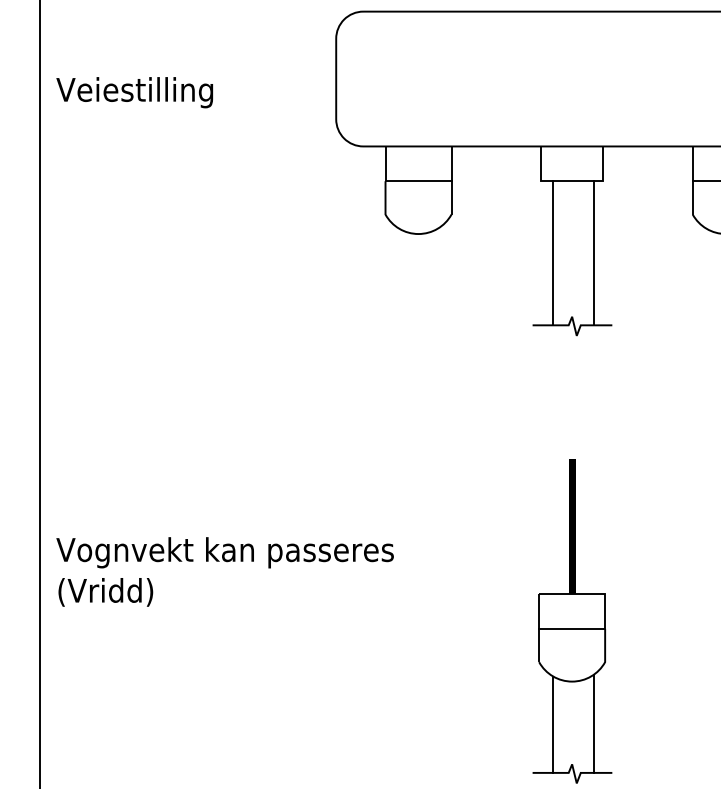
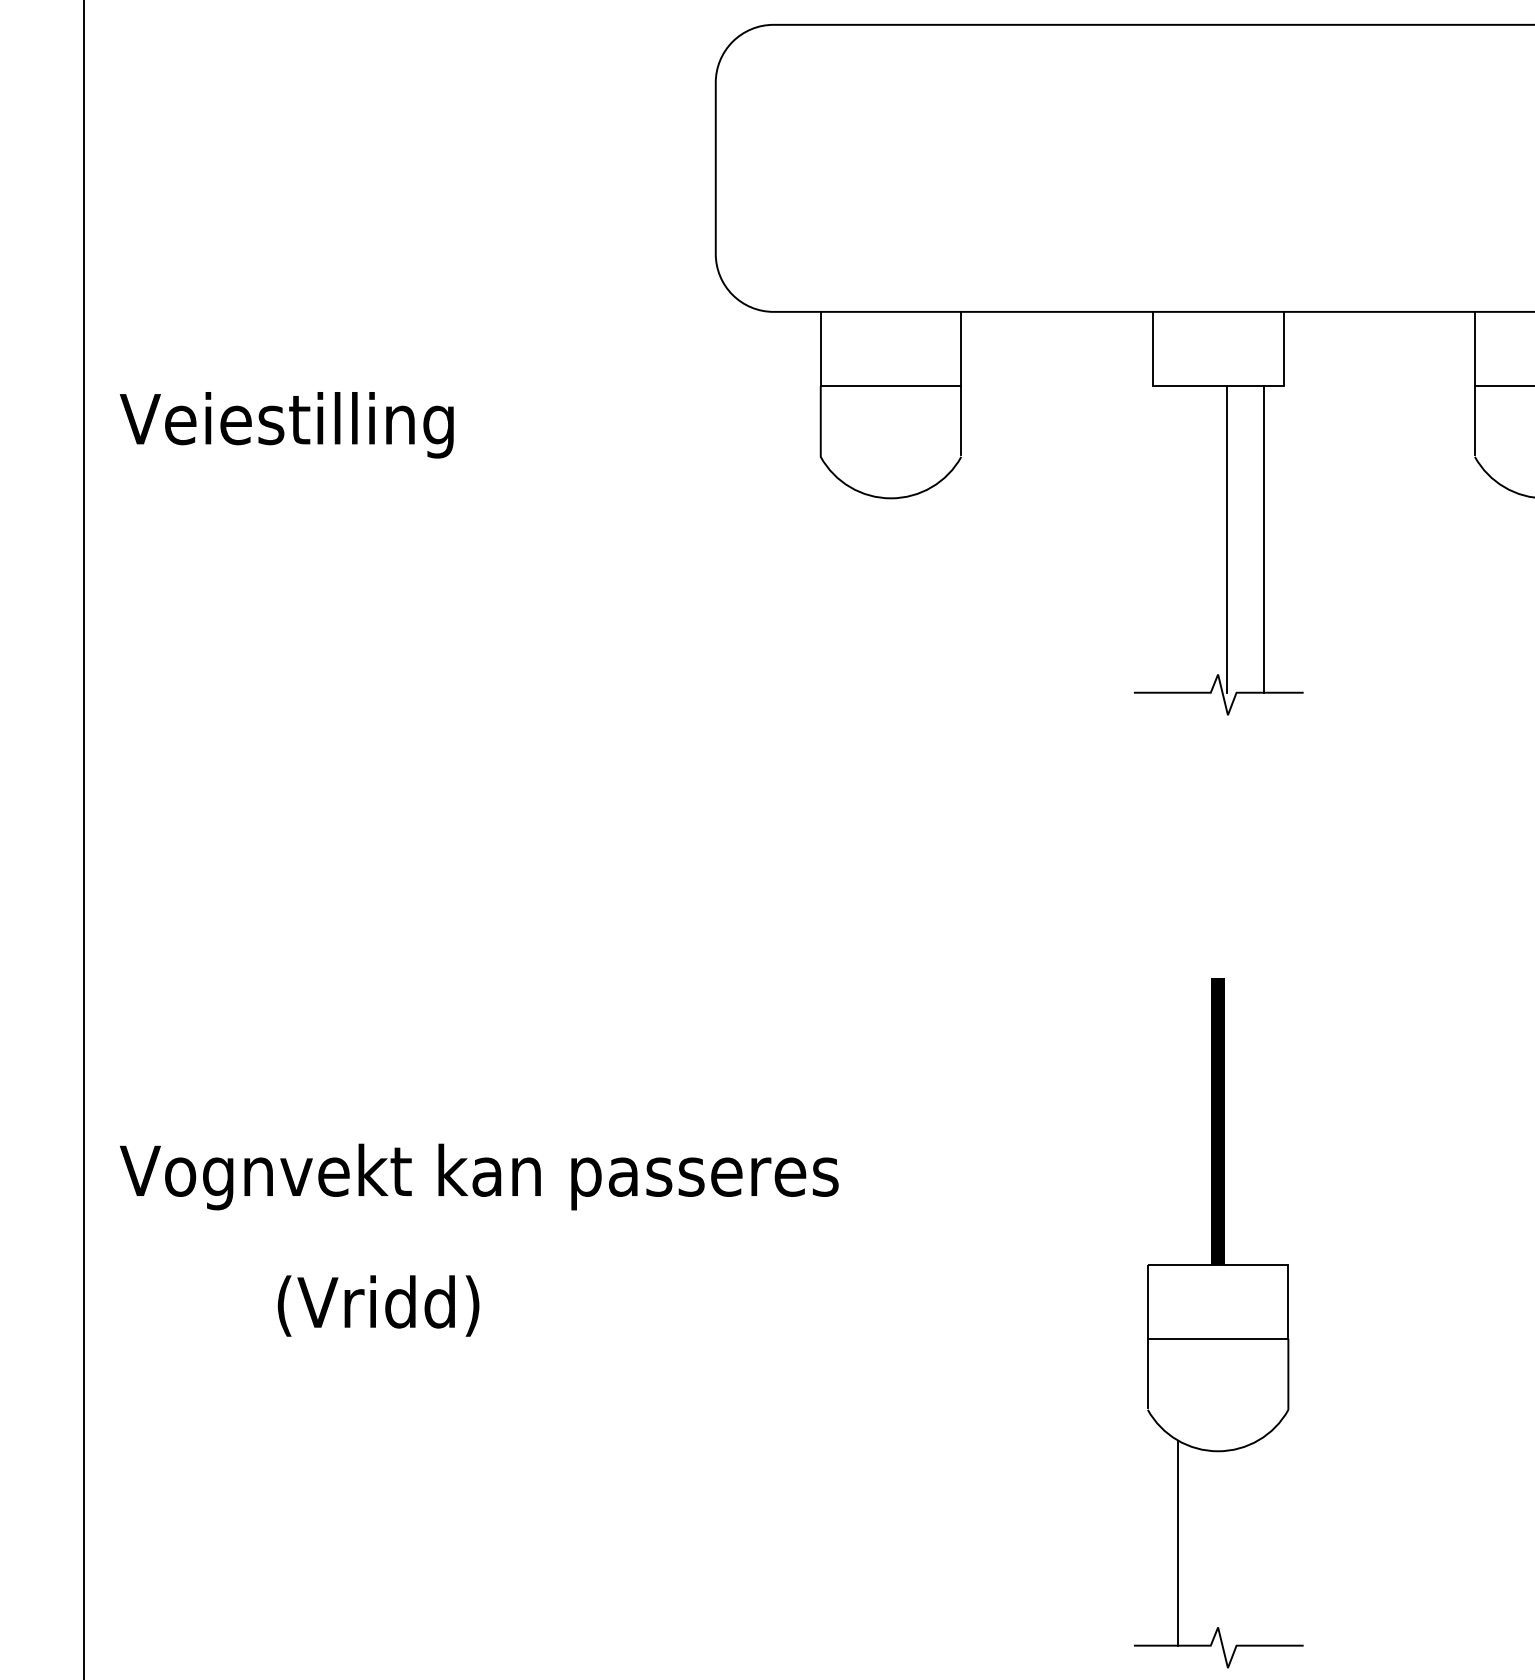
text: (134, 92) -> (286, 424), moved
line: (553, 253) -> (1227, 539), moved
text: (105, 592) -> (377, 1306), moved
line: (593, 723) -> (1263, 1540), removed

